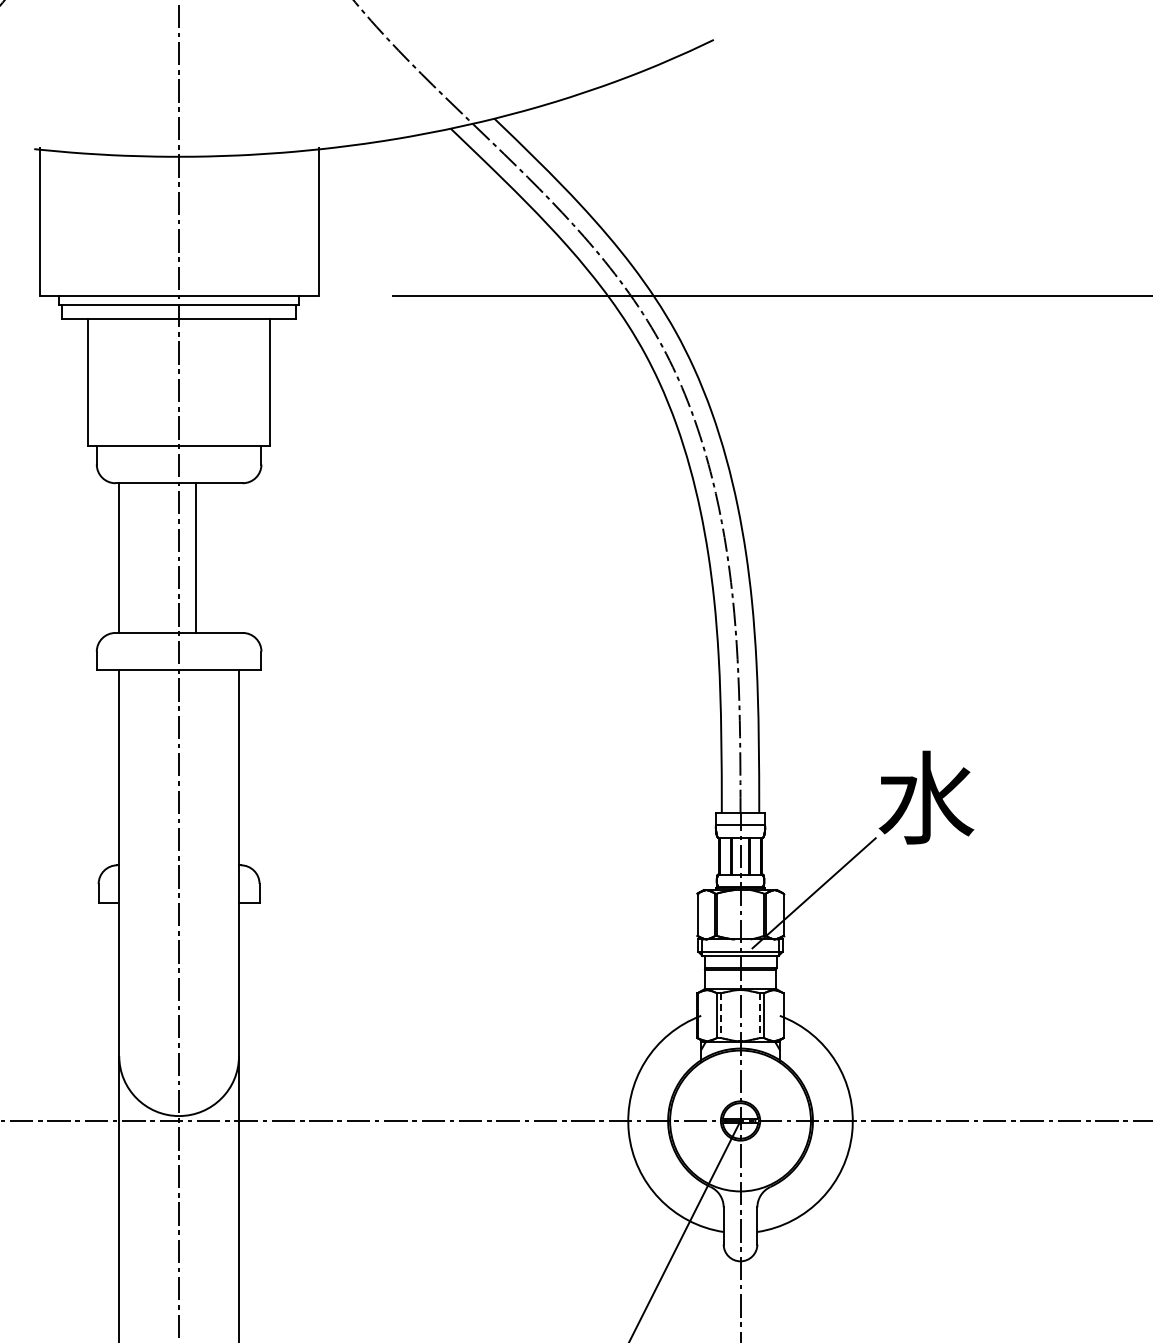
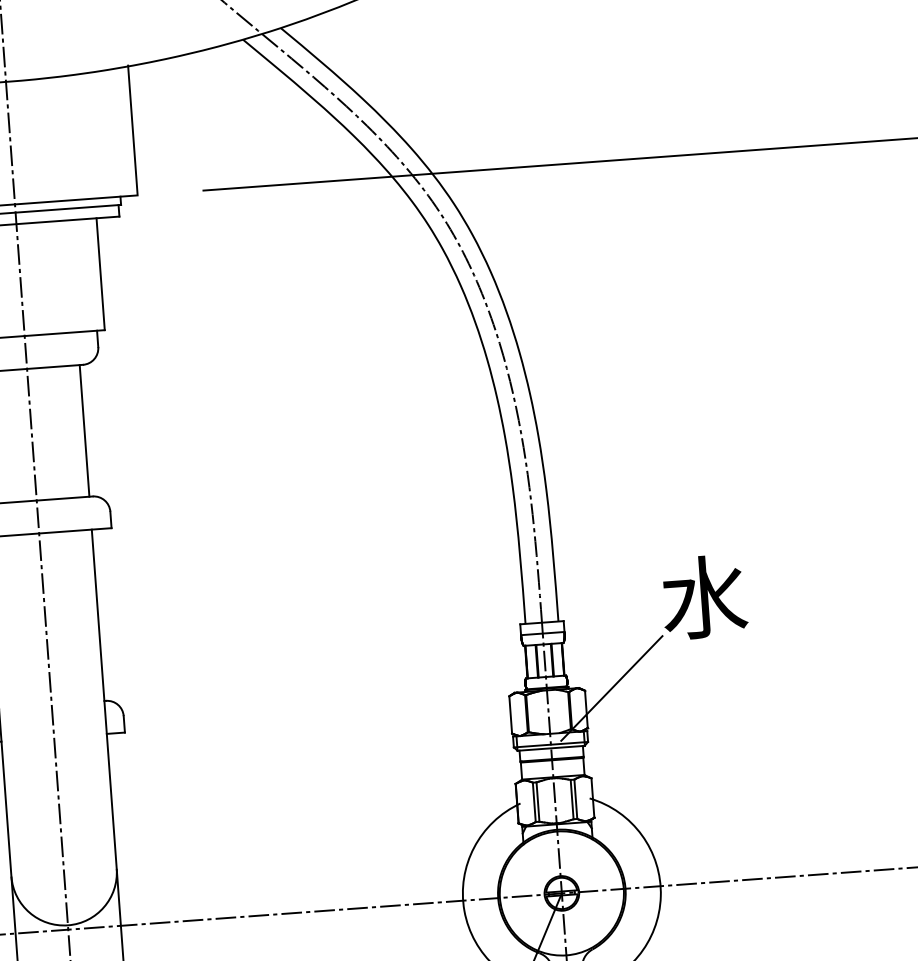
line: (196, 557) -> (84, 430), moved
line: (721, 1016) -> (538, 802), dashed -> solid
line: (759, 1016) -> (571, 800), dashed -> solid

